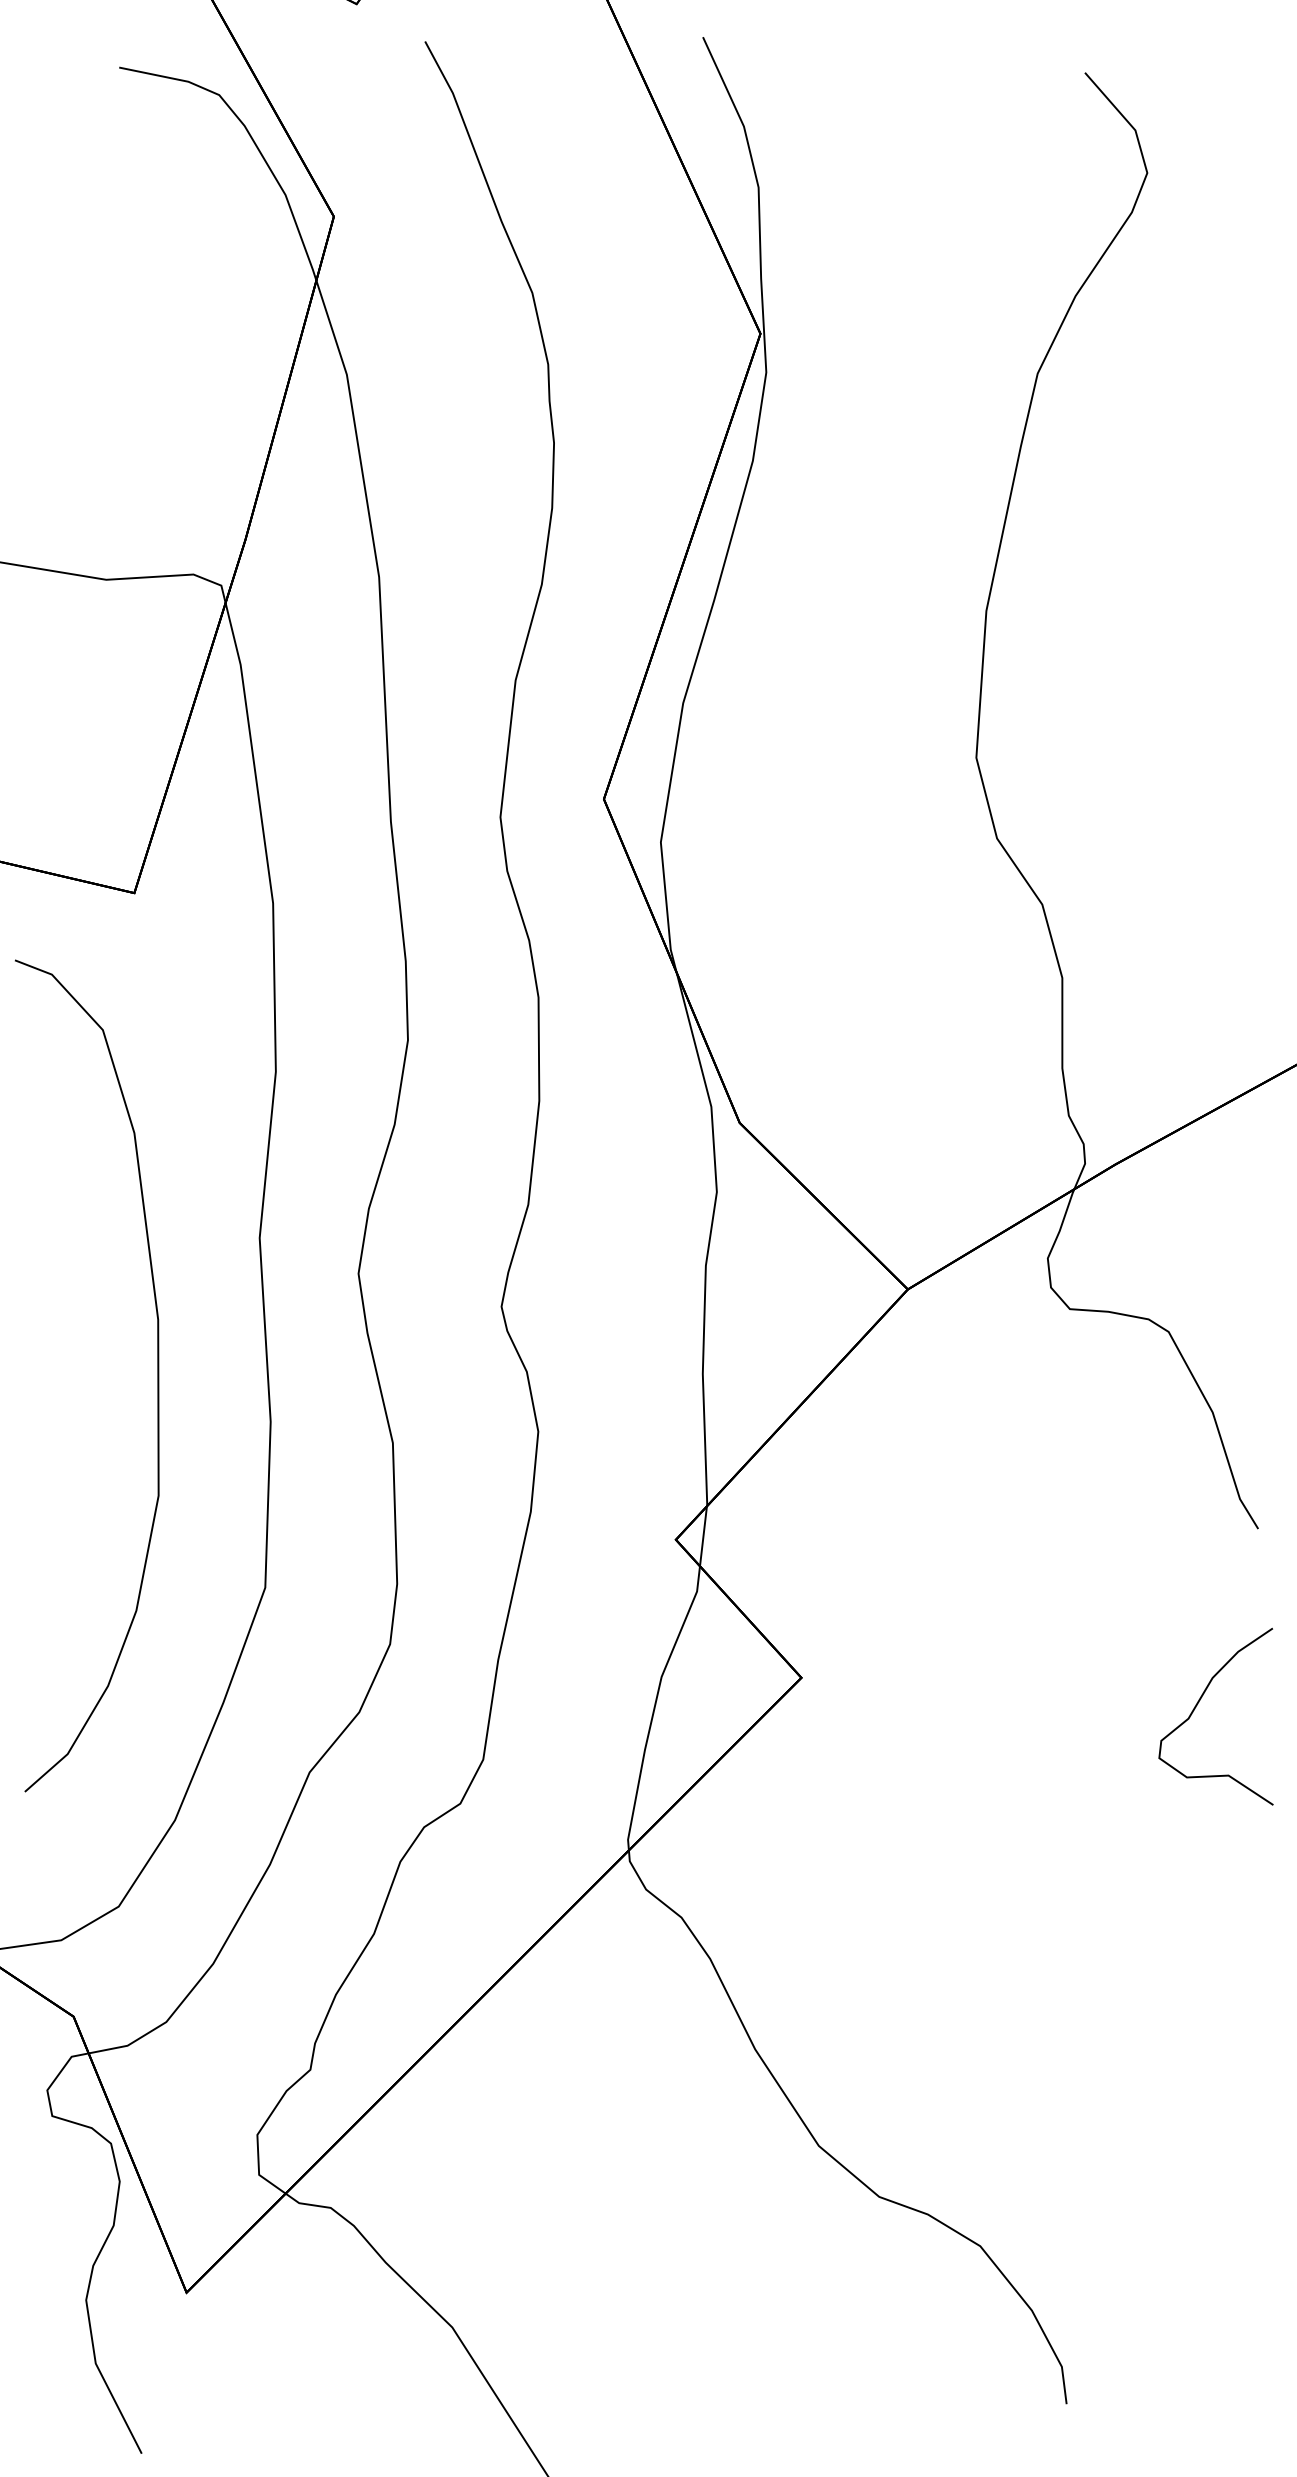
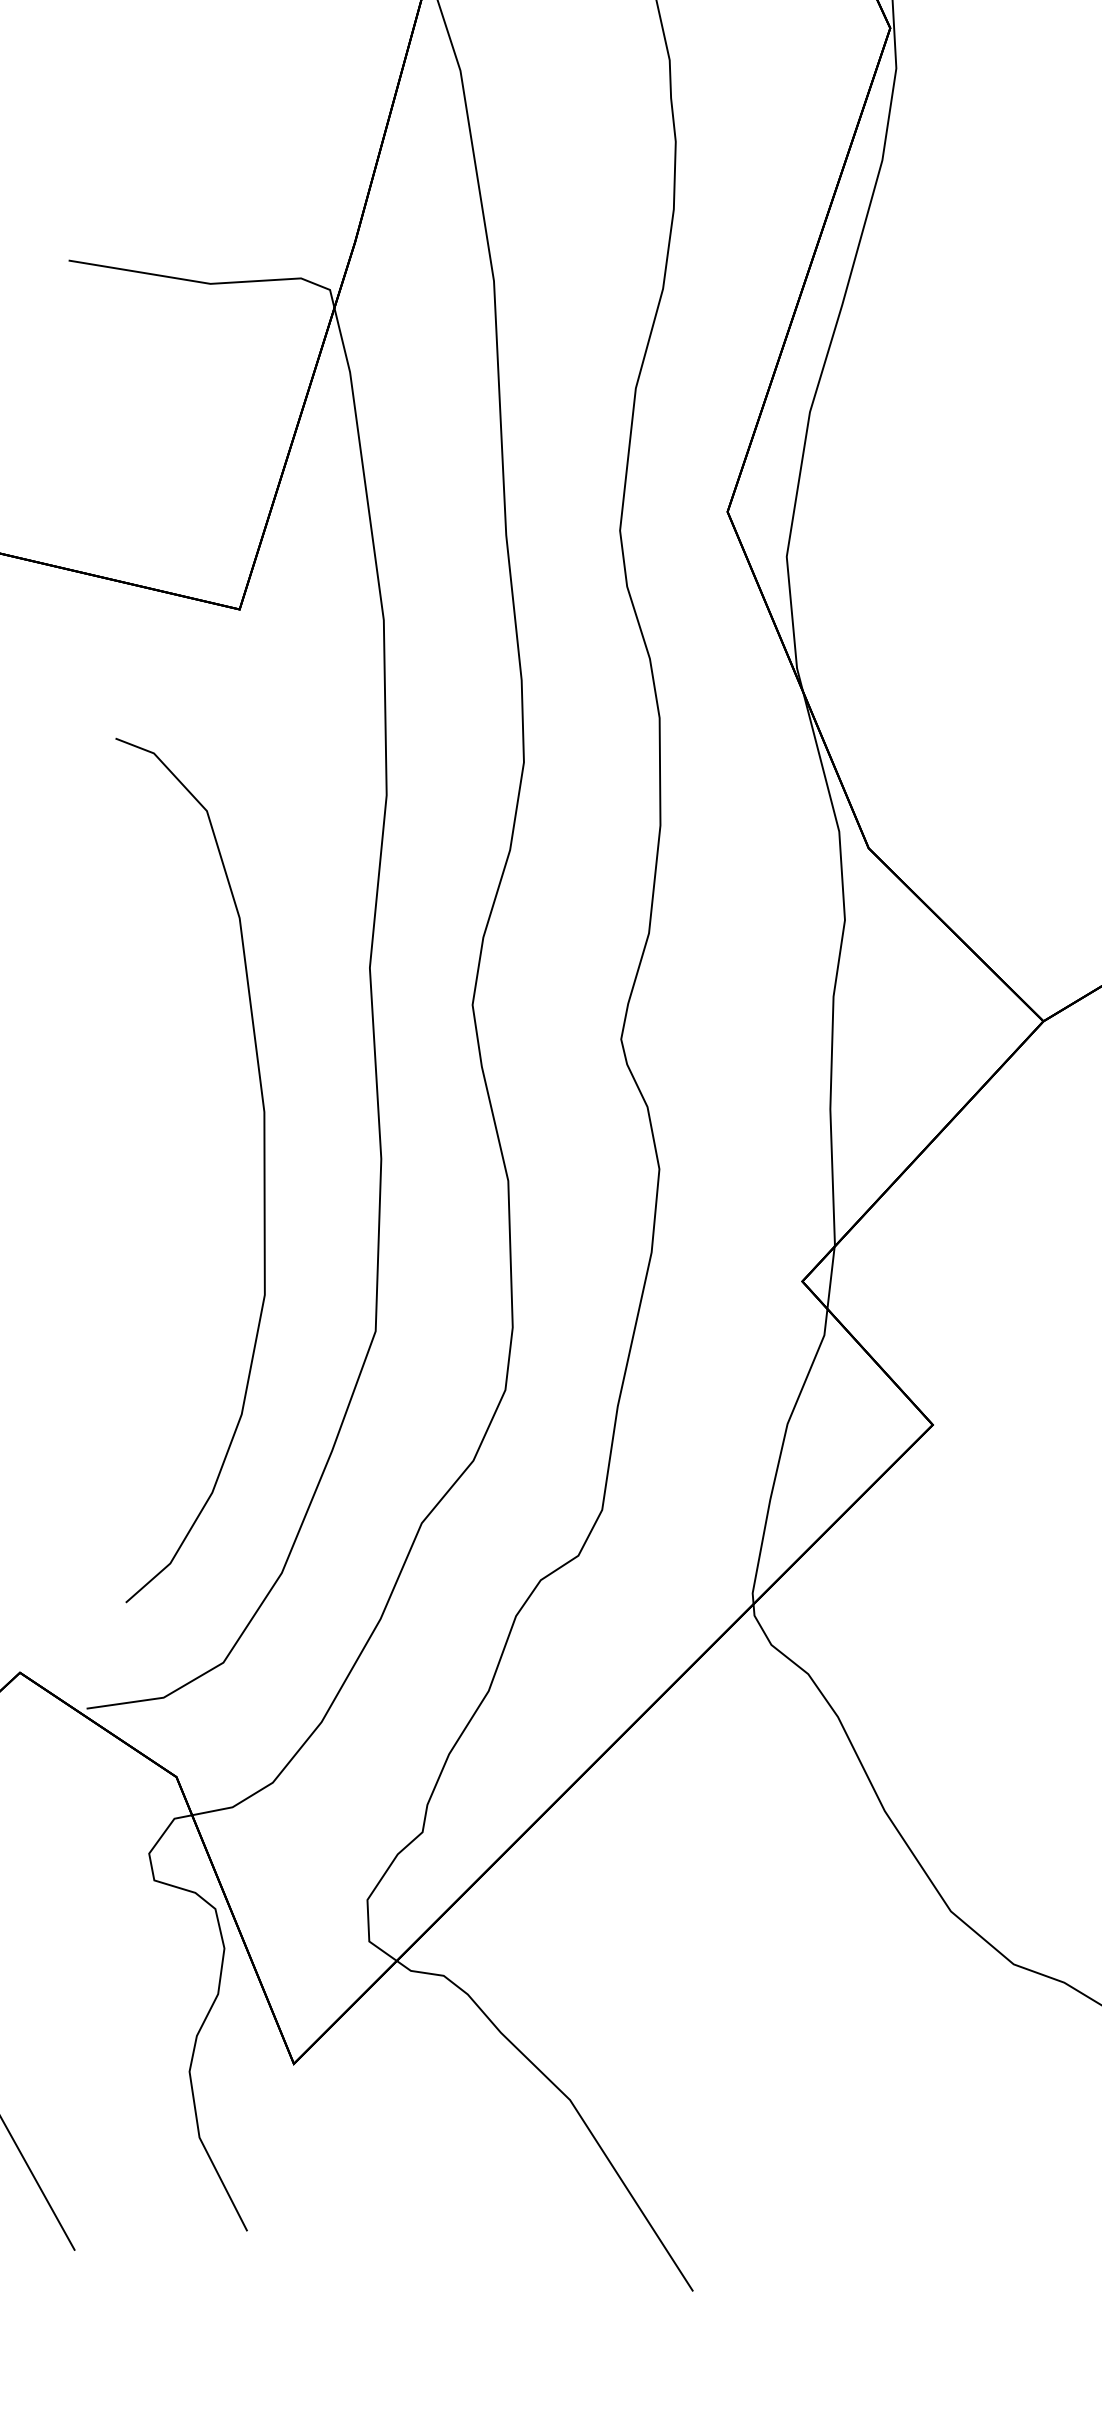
curve: (157, 1375) -> (263, 1170), moved

